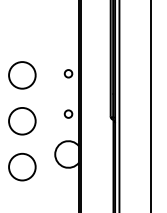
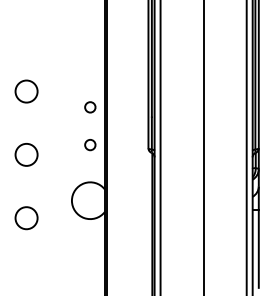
circle: (68, 73) -> (90, 107), moved
circle: (22, 75) -> (26, 91), size x0.6
circle: (22, 120) -> (26, 154), size x0.6
circle: (22, 166) -> (26, 217), size x0.6

